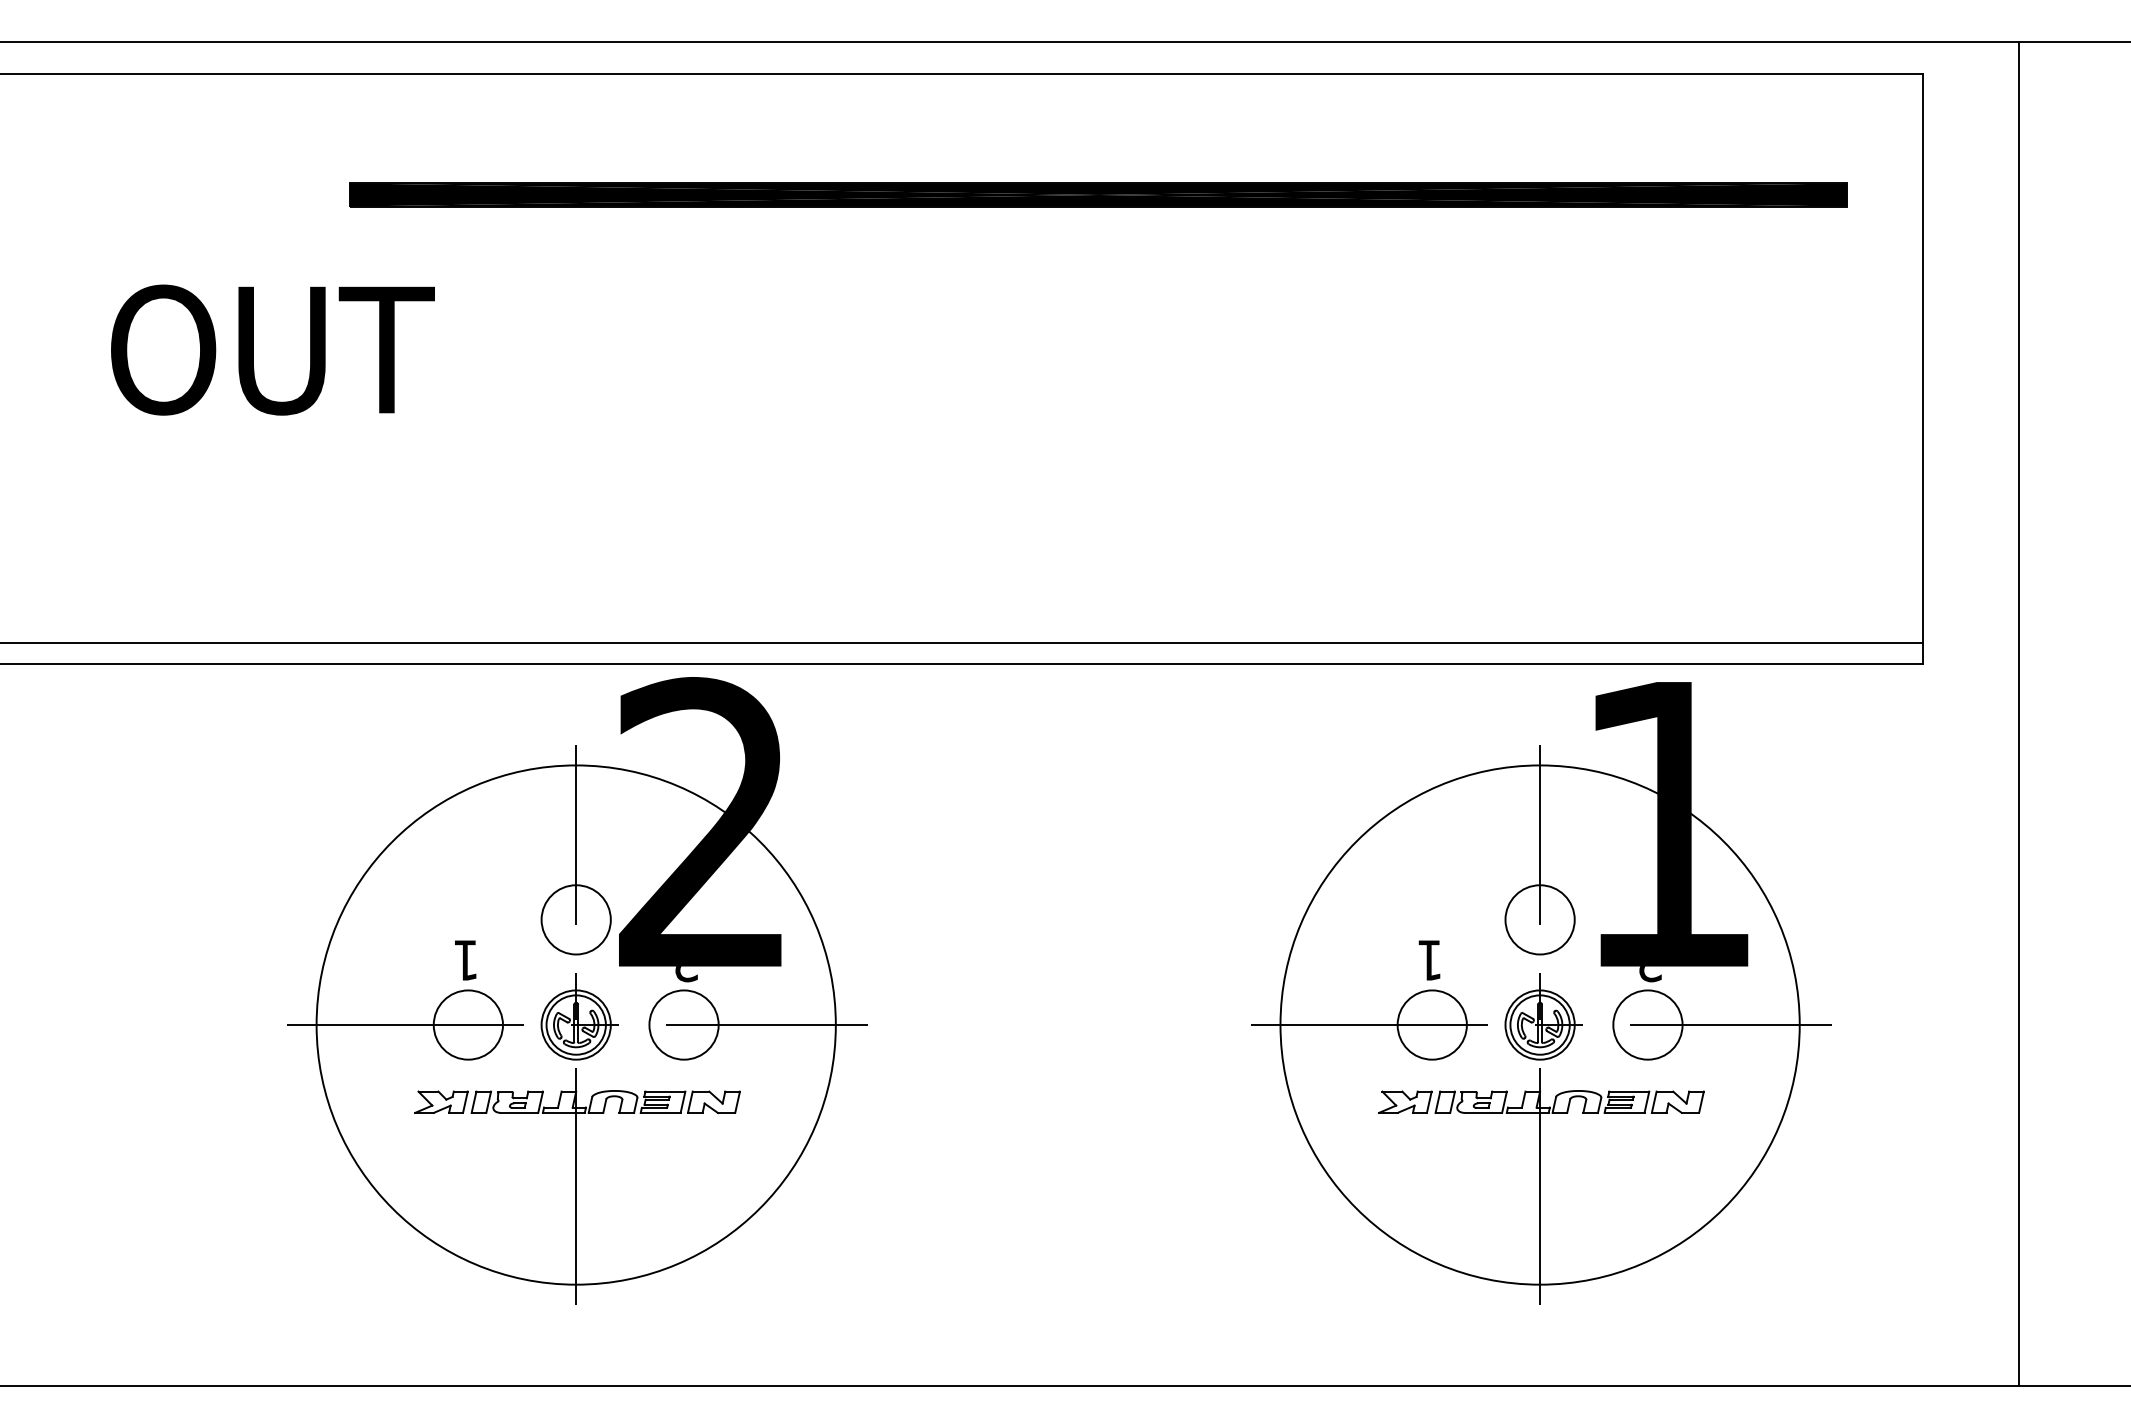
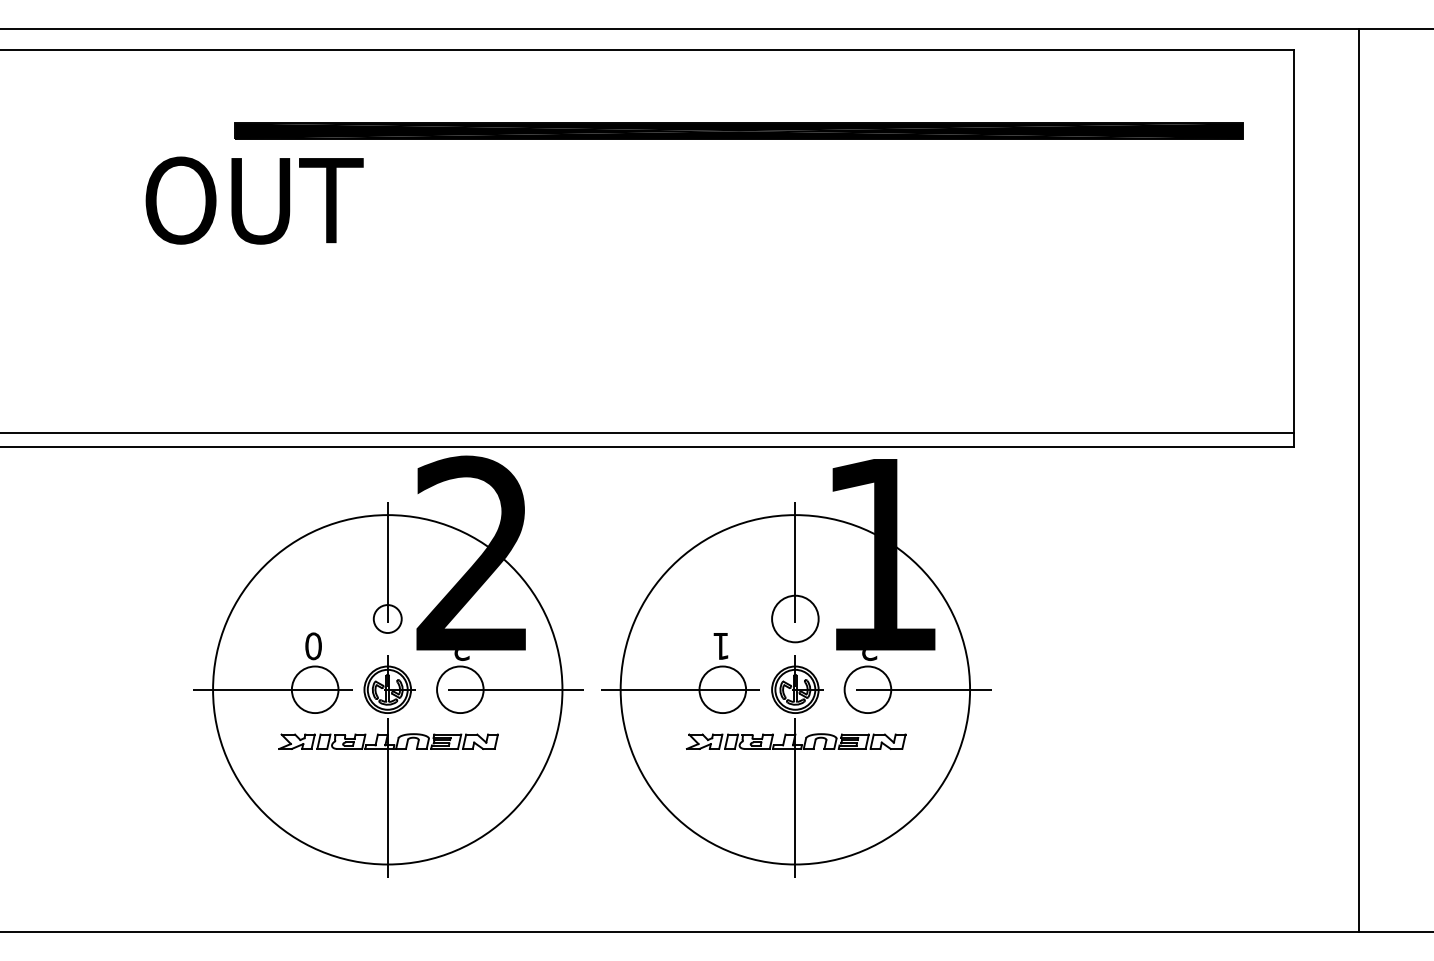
text: (272, 349) -> (254, 200), moved
circle: (575, 919) -> (387, 618), size x0.6
text: (465, 960) -> (313, 646), 1 -> 0
part: (1541, 993) -> (796, 668), moved

